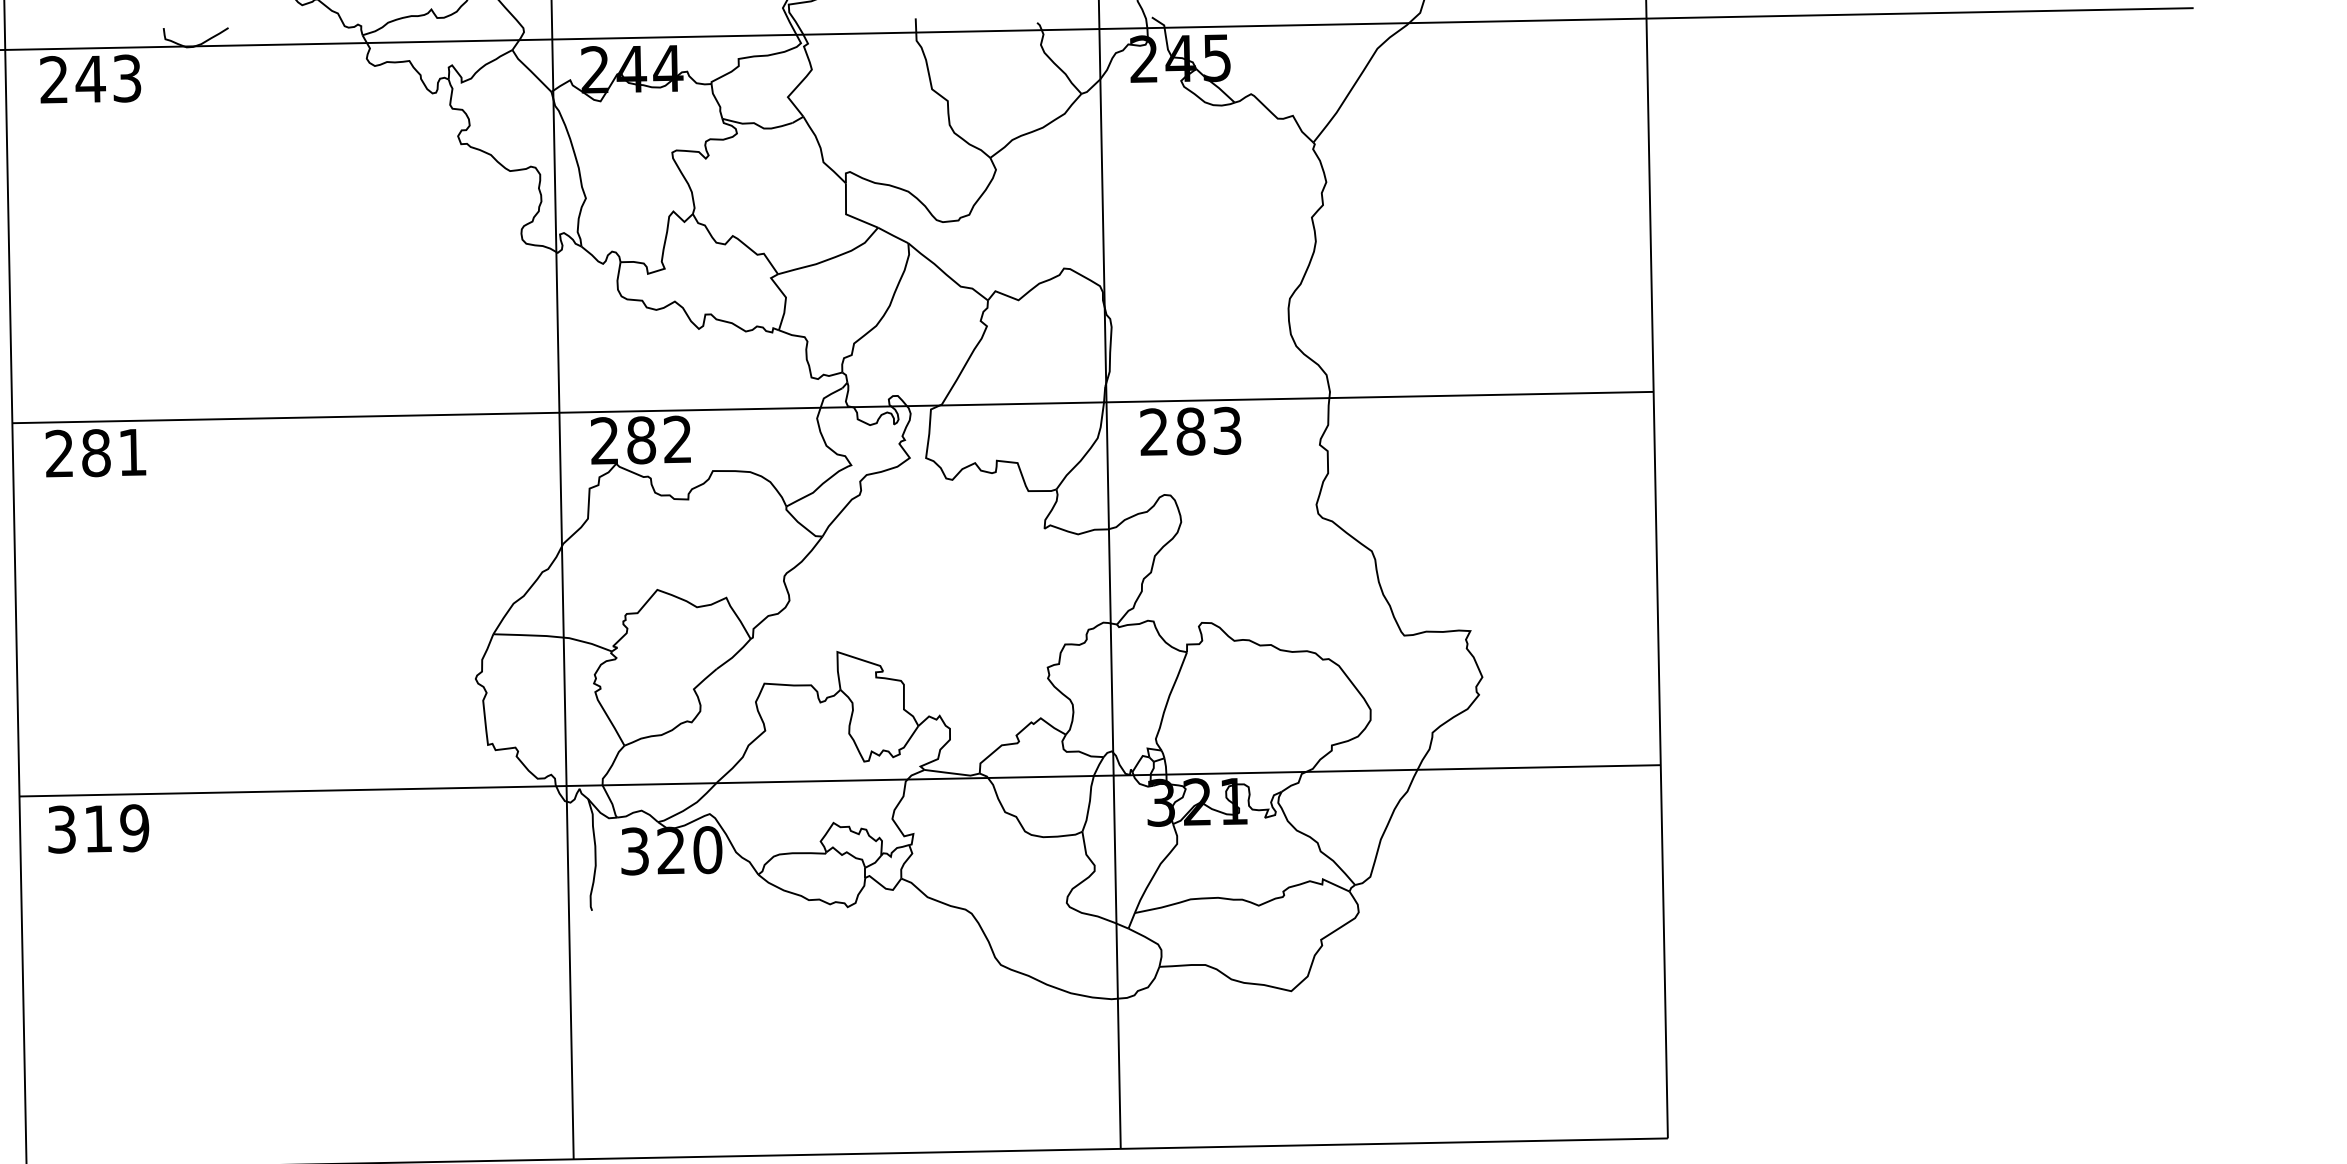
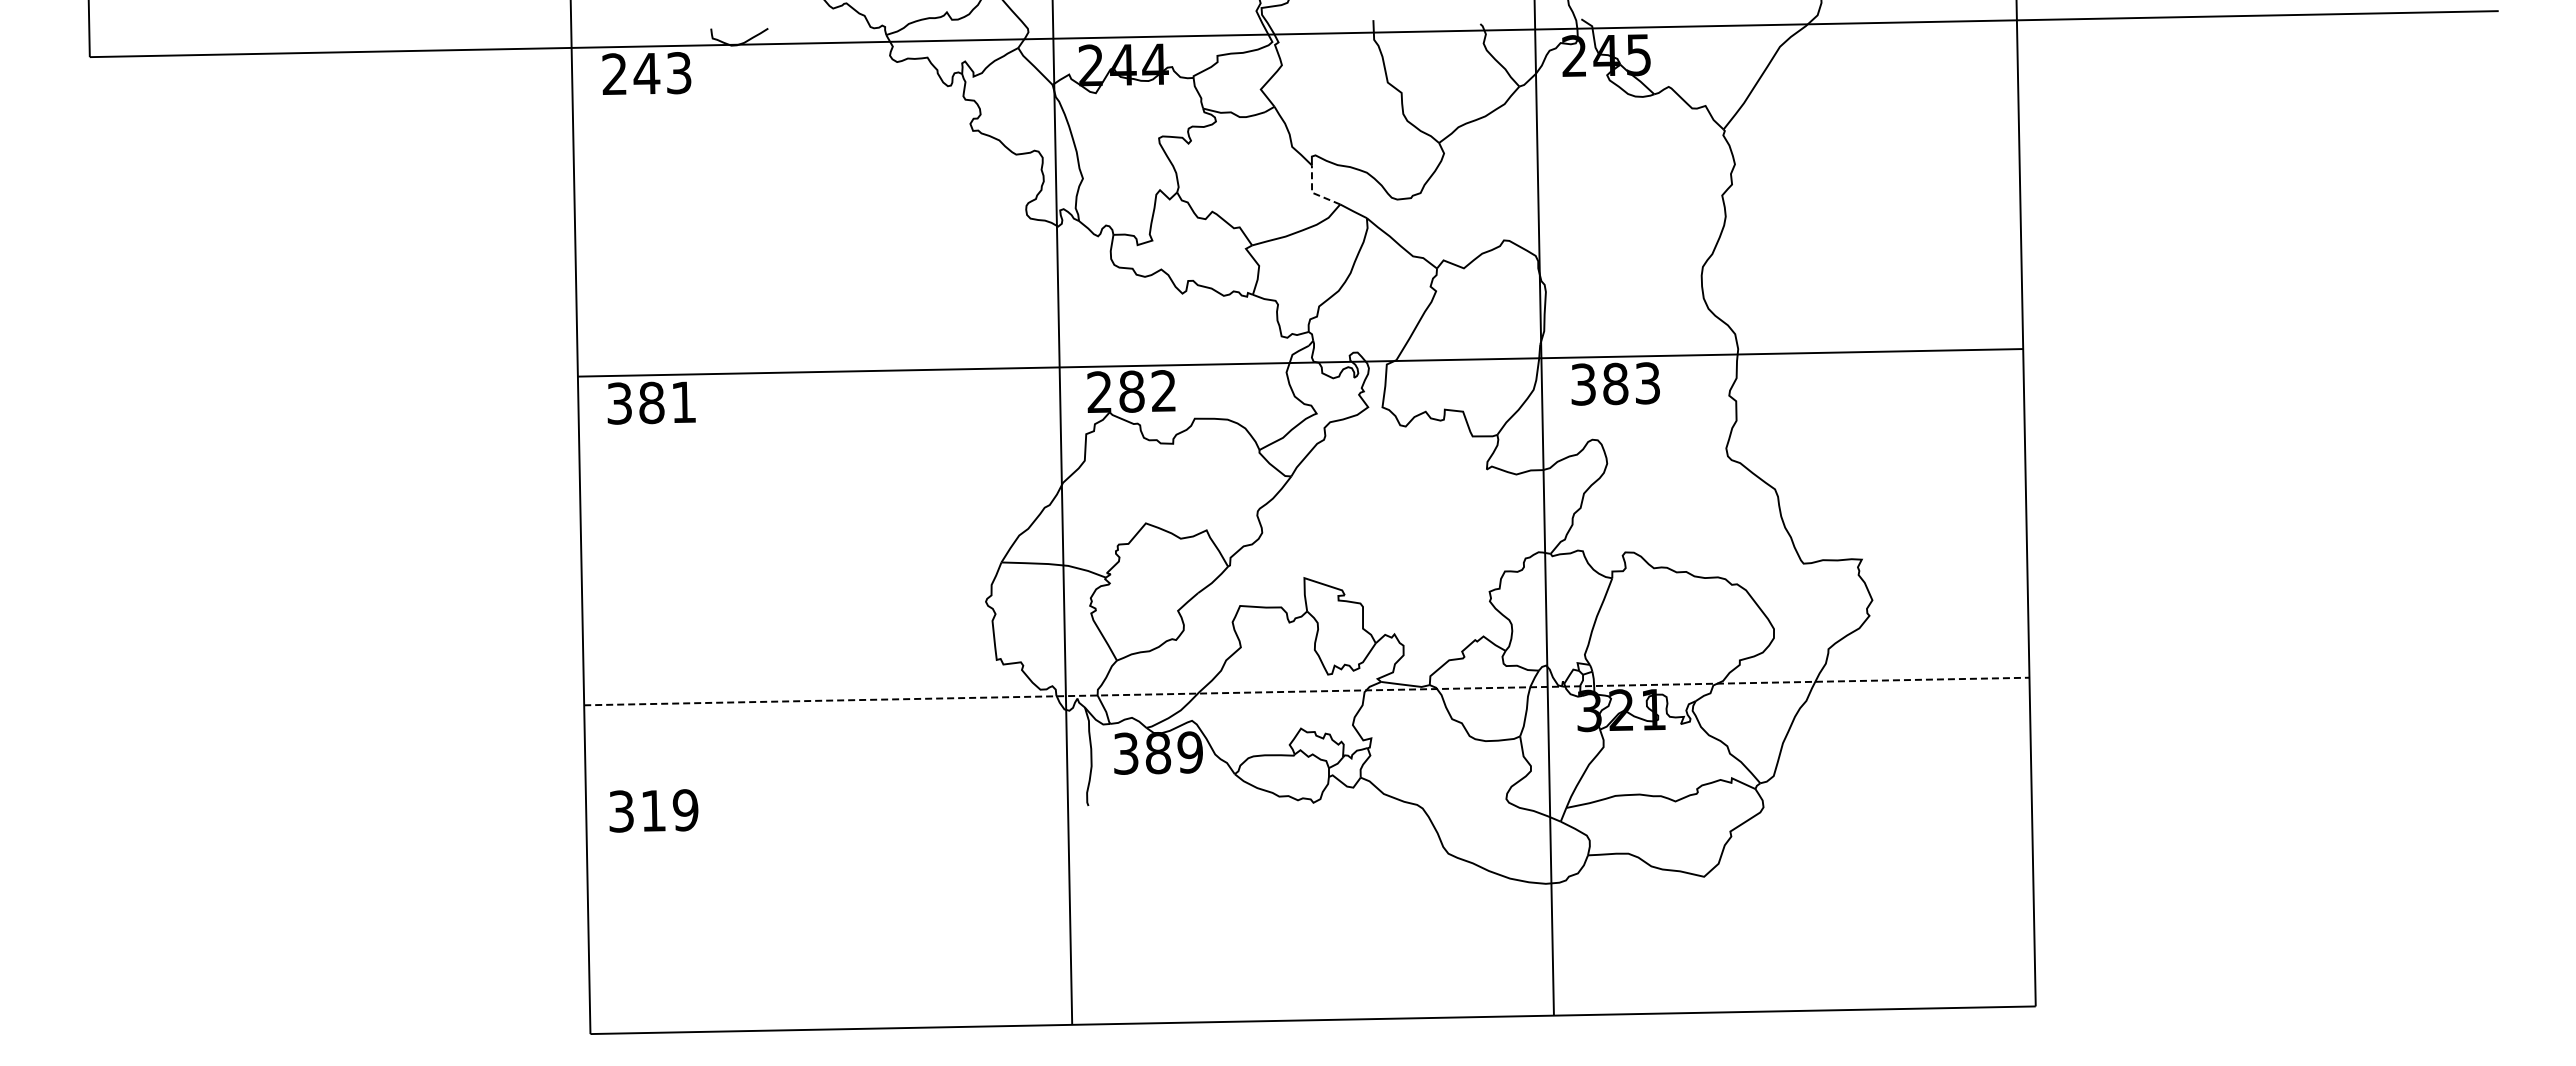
line: (846, 215) -> (1312, 193), solid -> dashed
text: (1154, 432) -> (1583, 384), 283 -> 383
text: (59, 453) -> (619, 403), 281 -> 381
line: (839, 780) -> (1306, 691), solid -> dashed
text: (98, 828) -> (653, 810), moved
text: (689, 850) -> (1174, 752), 320 -> 389

